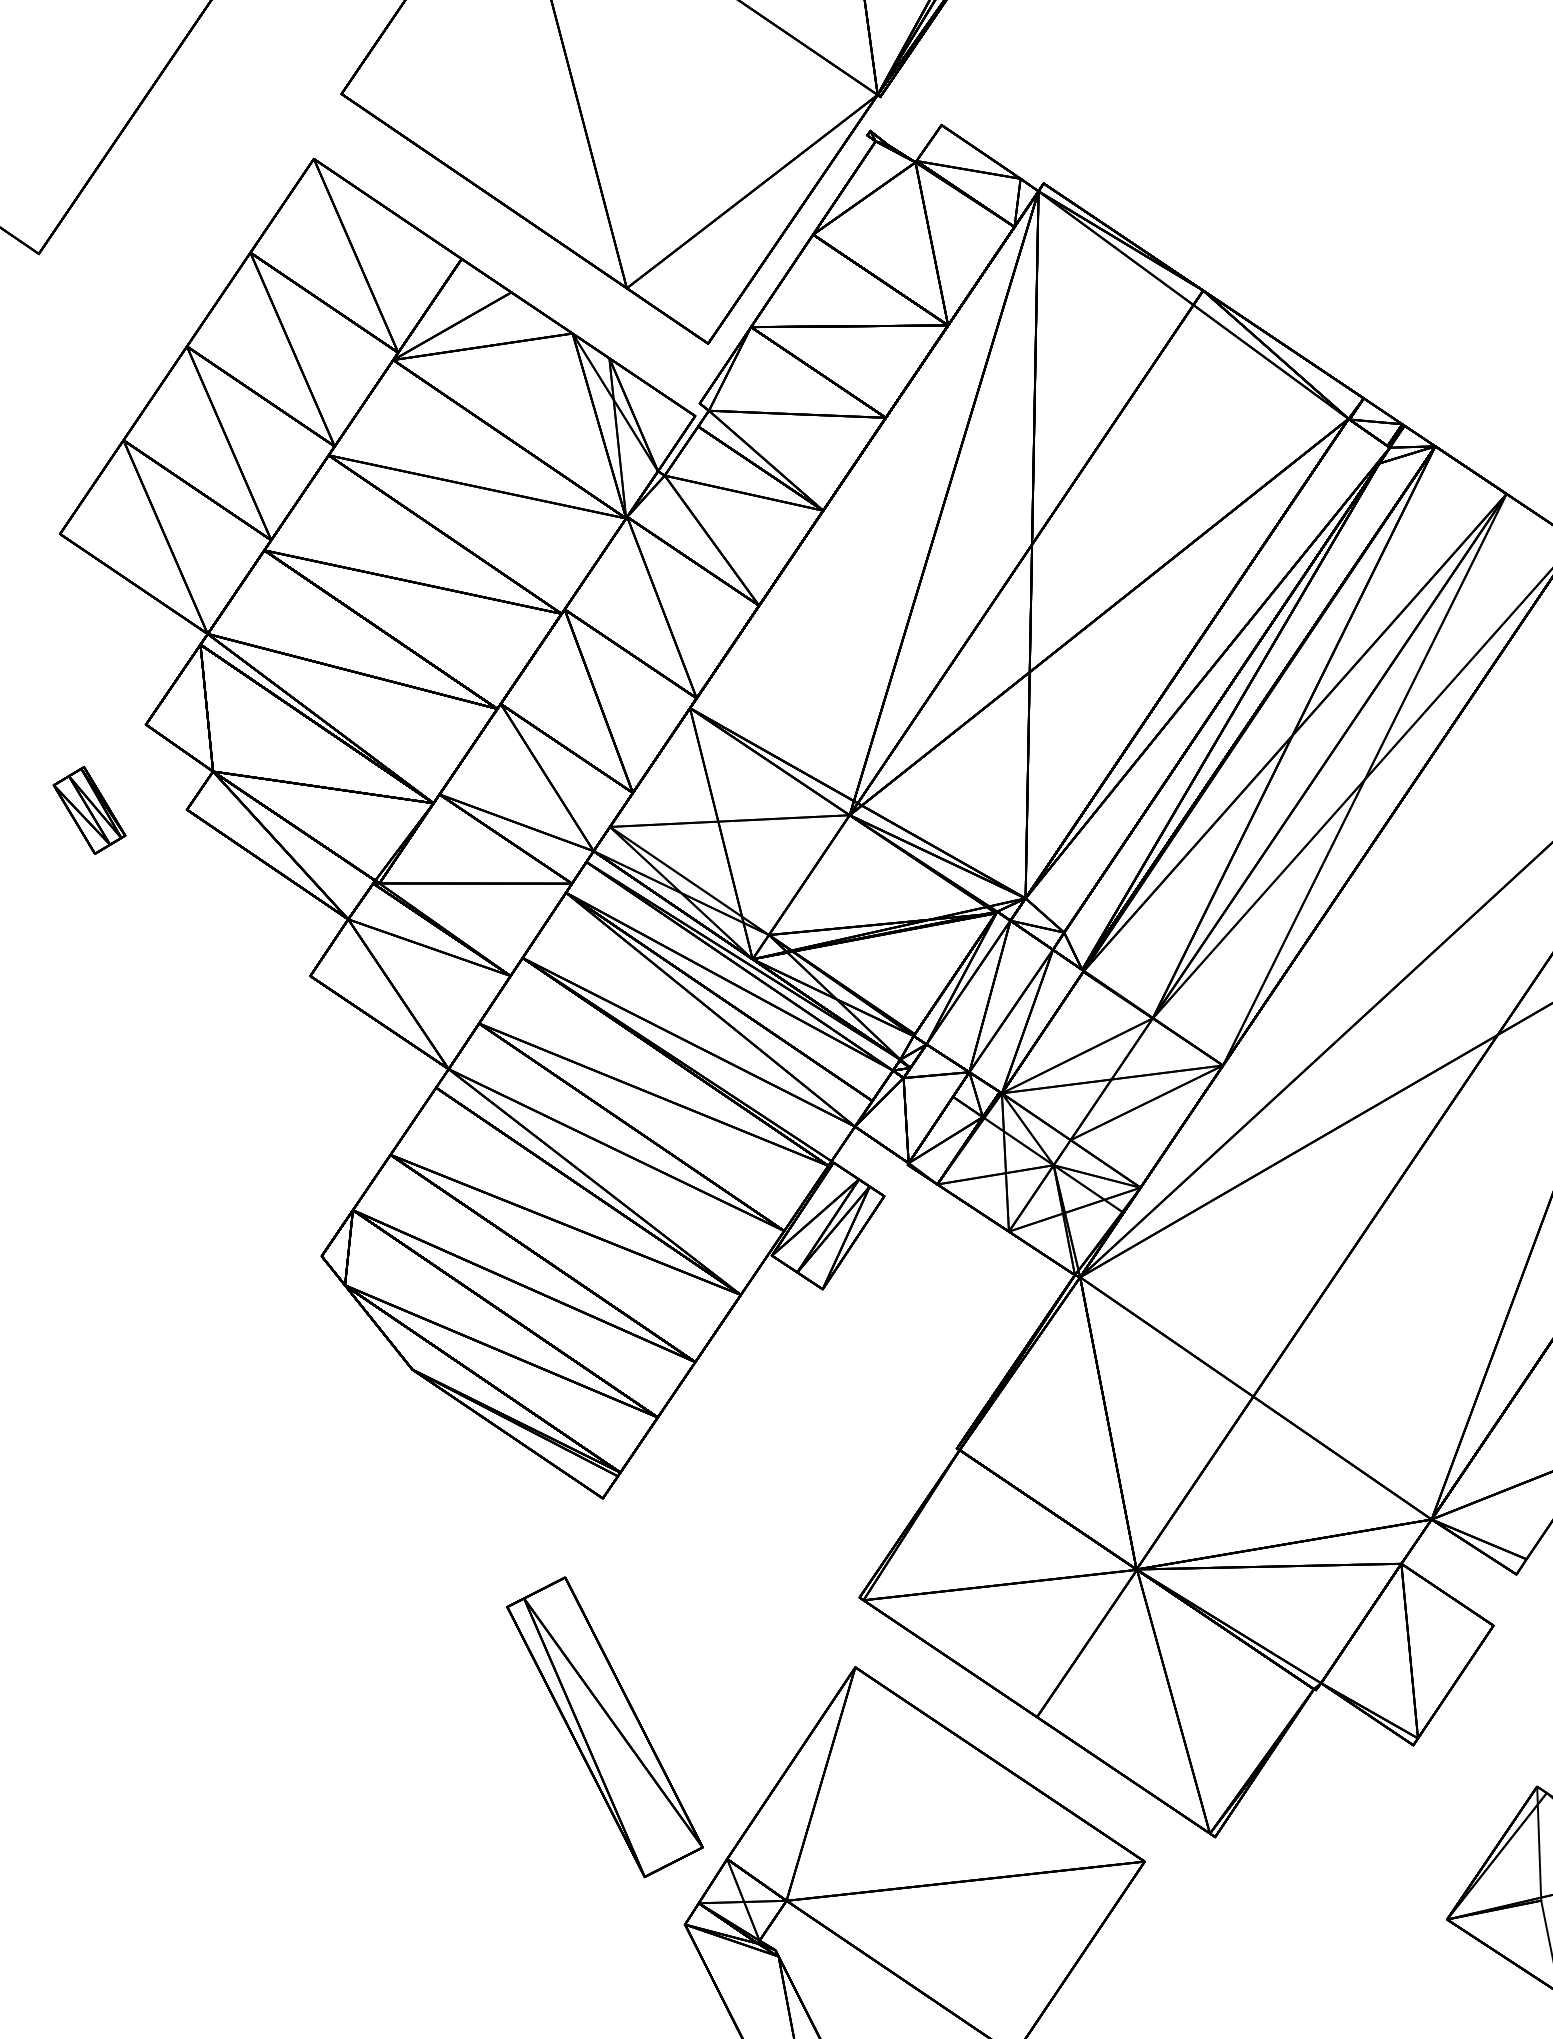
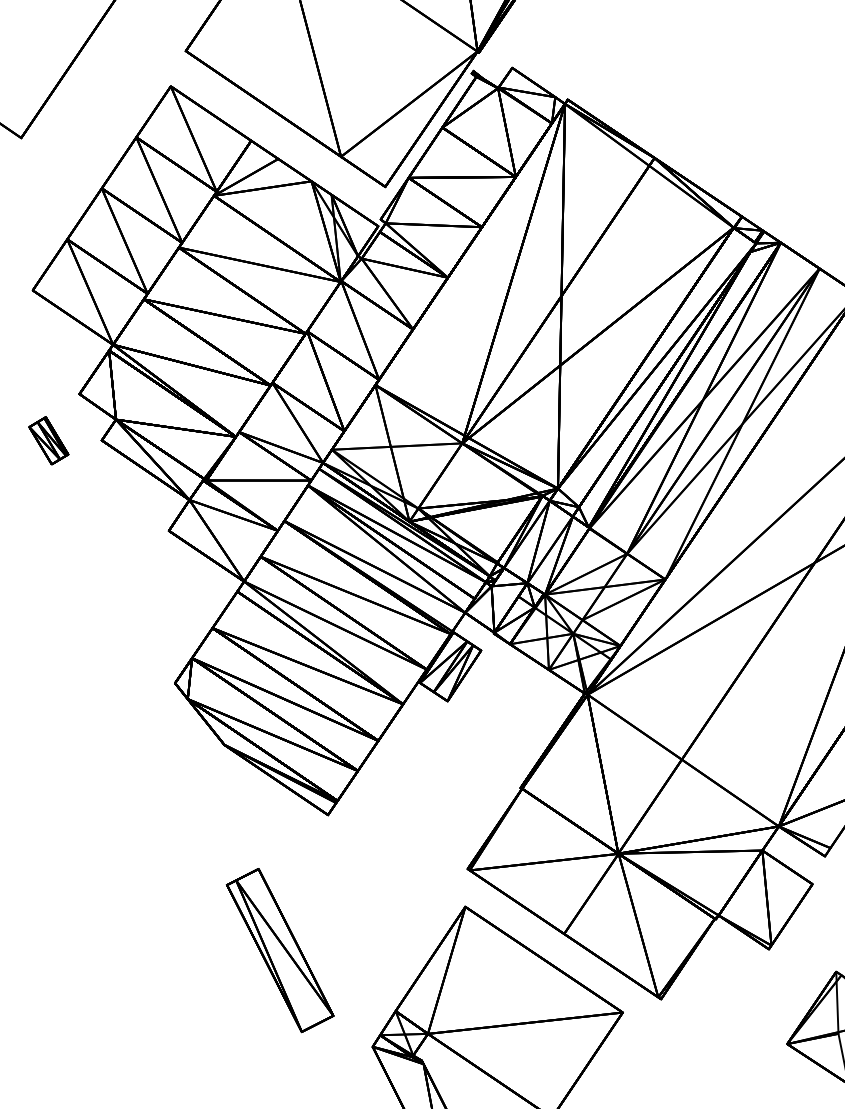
part: (603, 1727) -> (279, 950), moved

